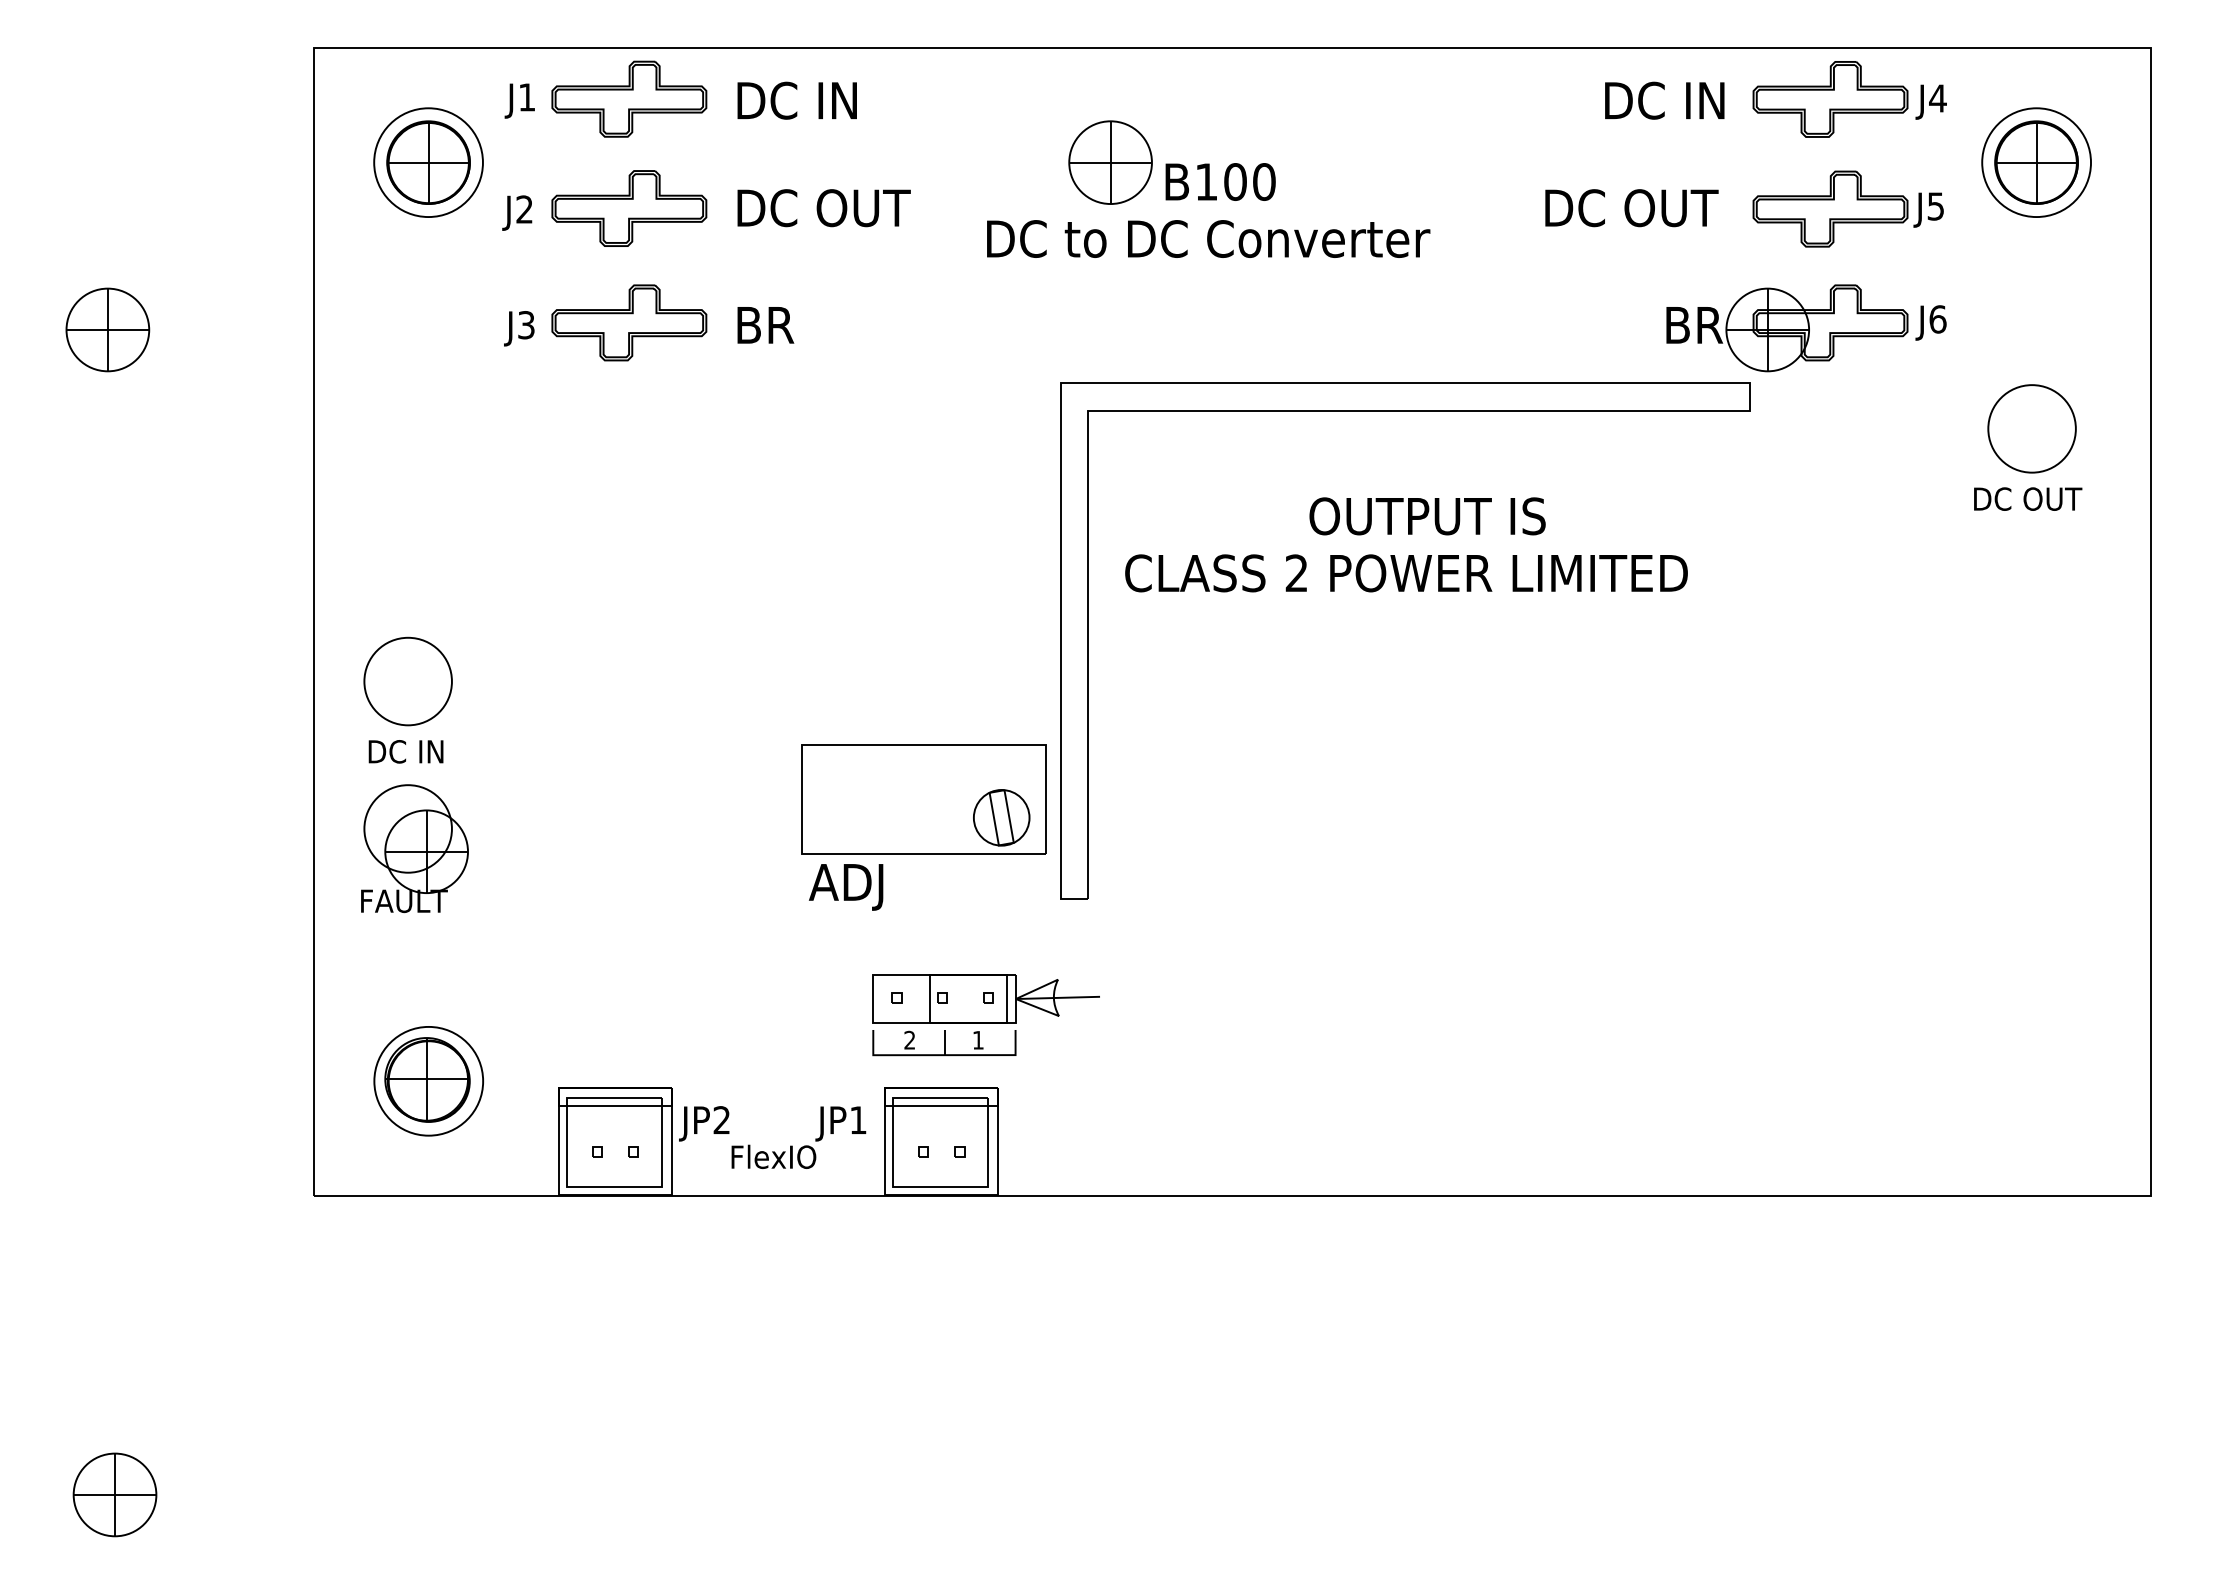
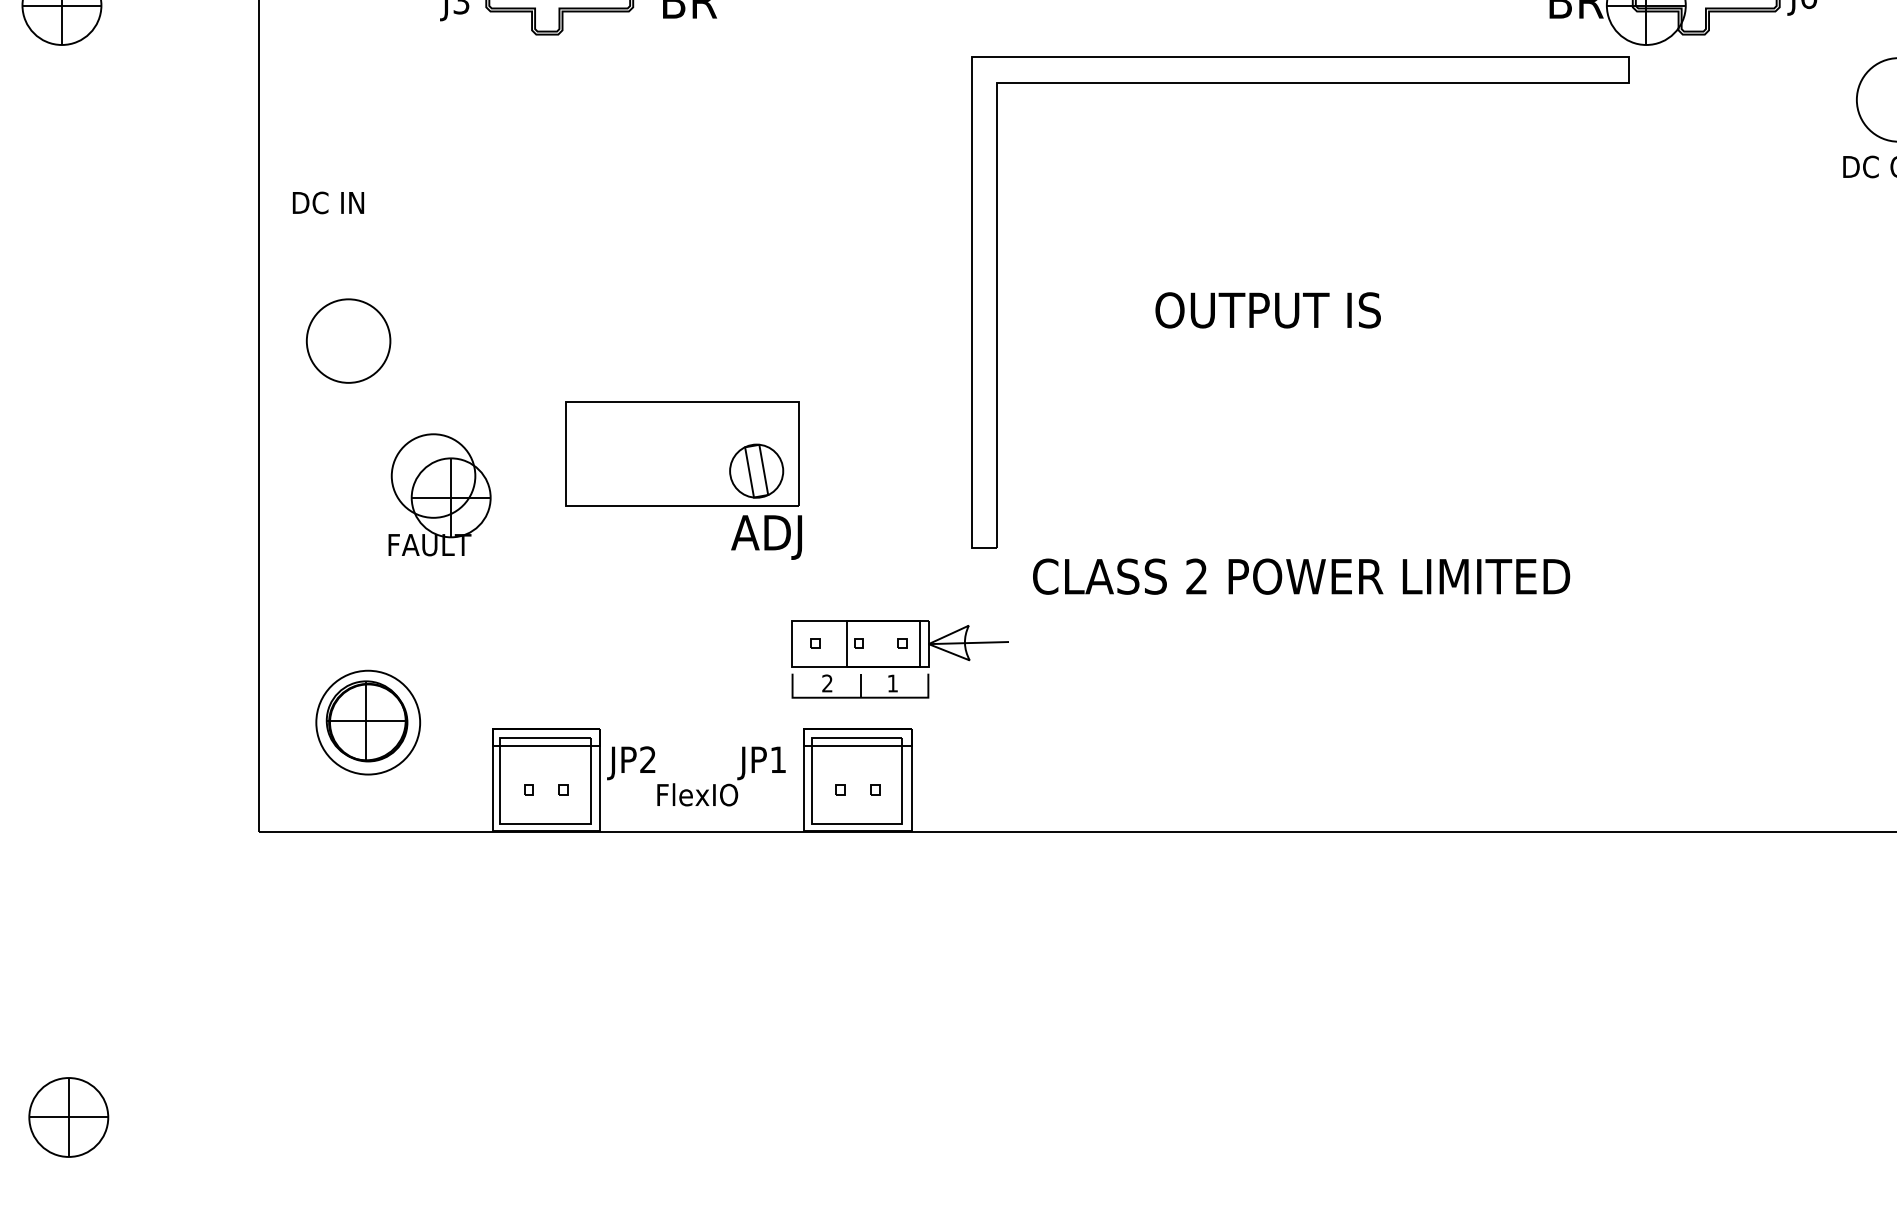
text: (1427, 516) -> (1268, 310), moved
text: (1406, 573) -> (1301, 576), moved
text: (405, 751) -> (327, 202), moved
part: (923, 799) -> (682, 453), moved
part: (414, 848) -> (439, 494), moved

